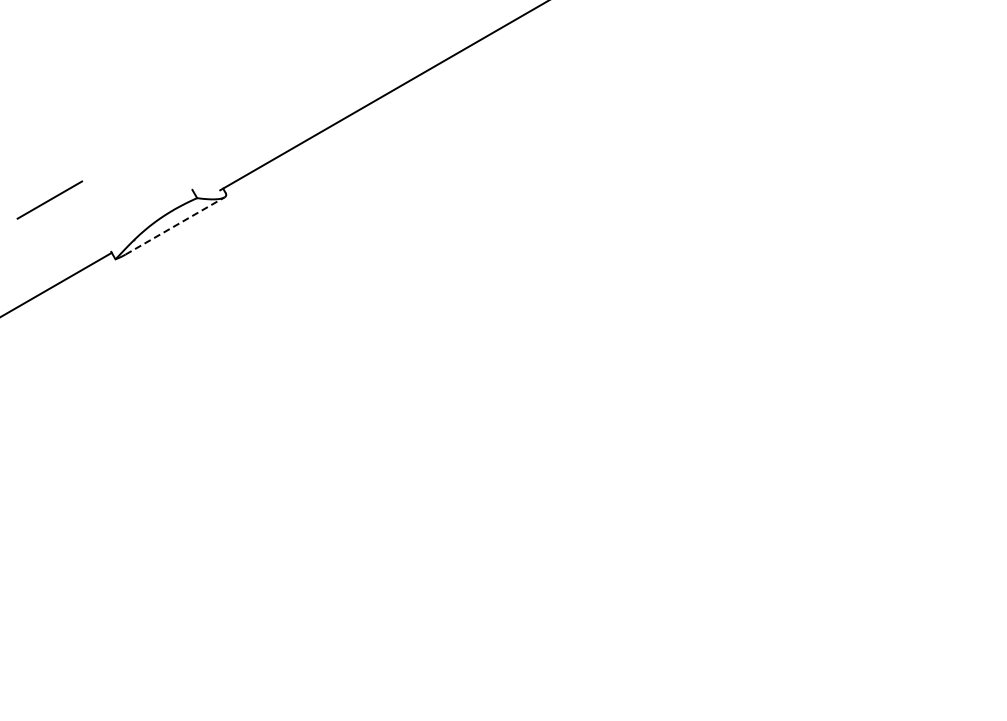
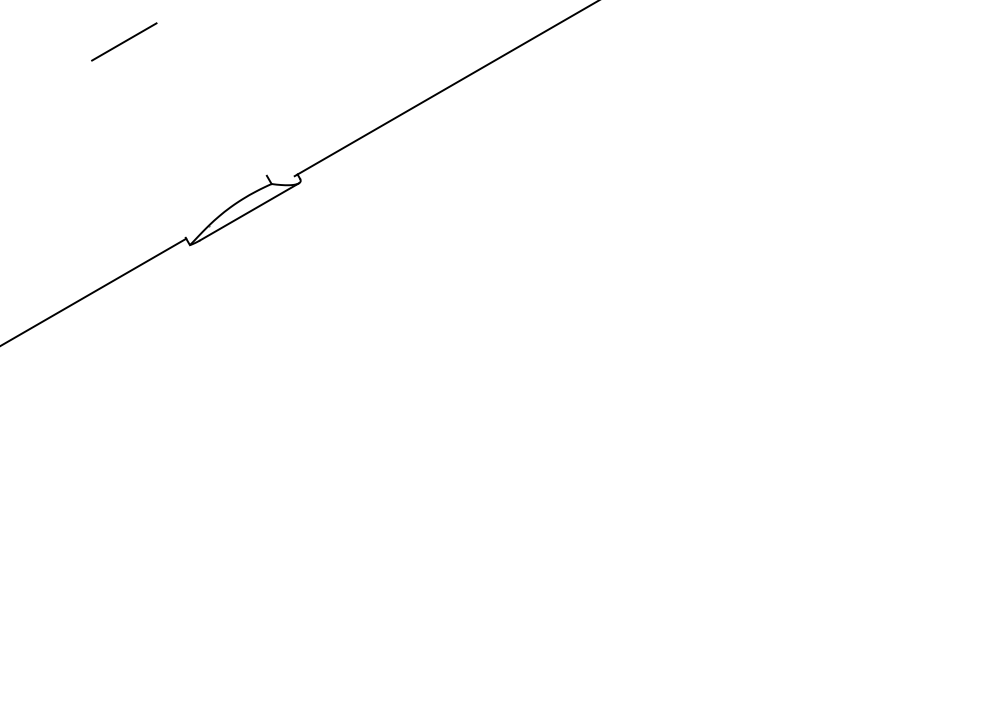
line: (49, 199) -> (123, 41), moved
line: (175, 225) -> (249, 211), dashed -> solid

